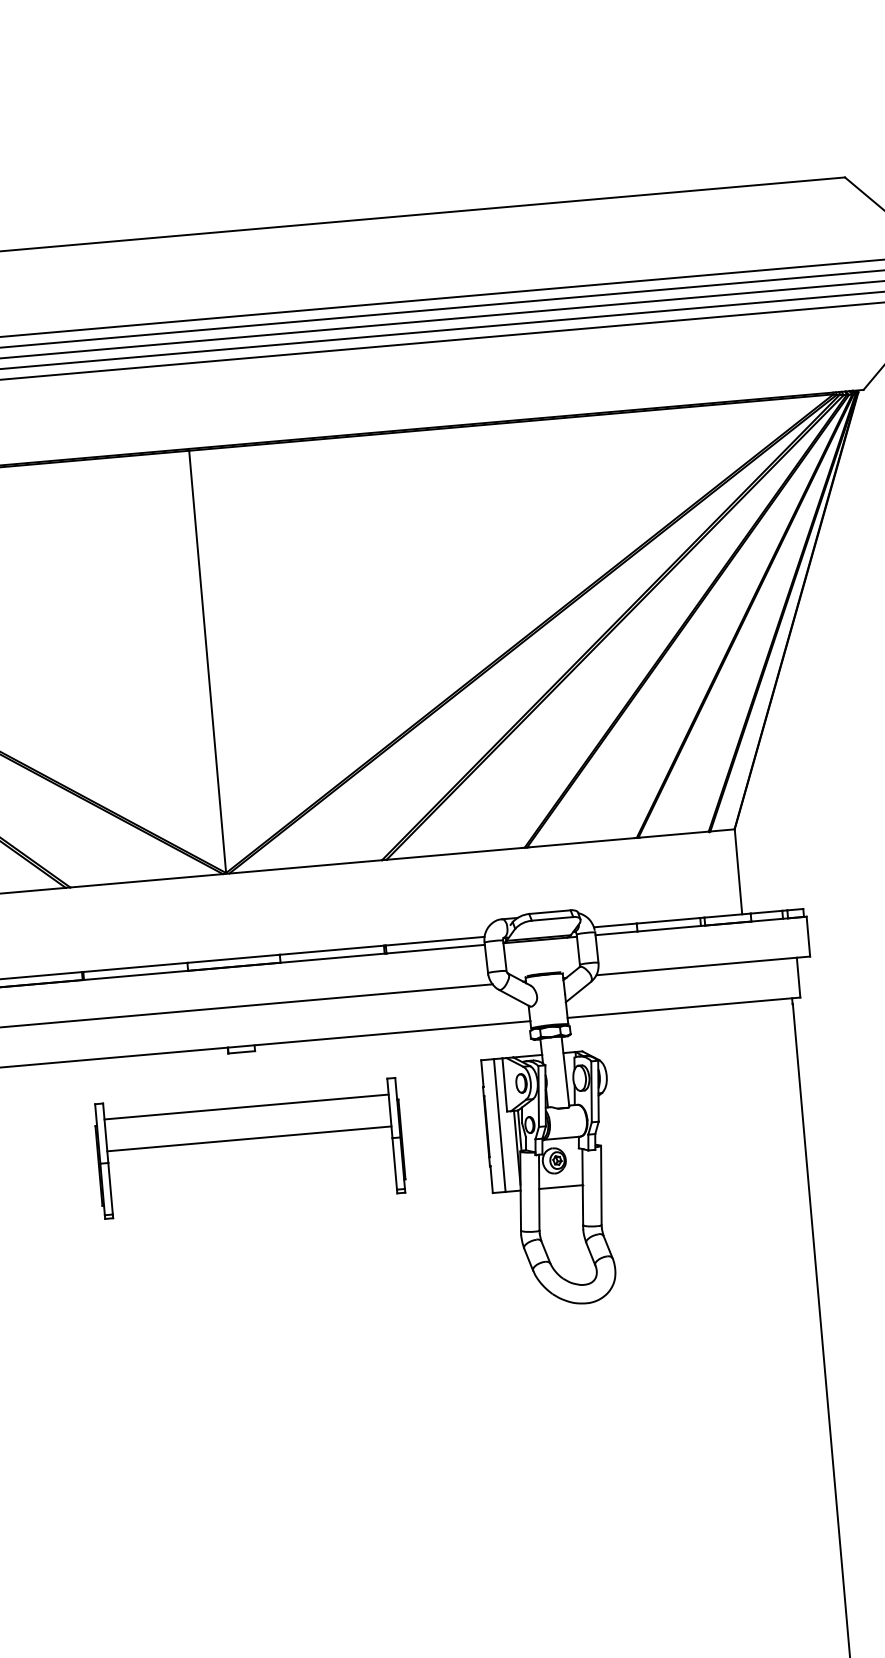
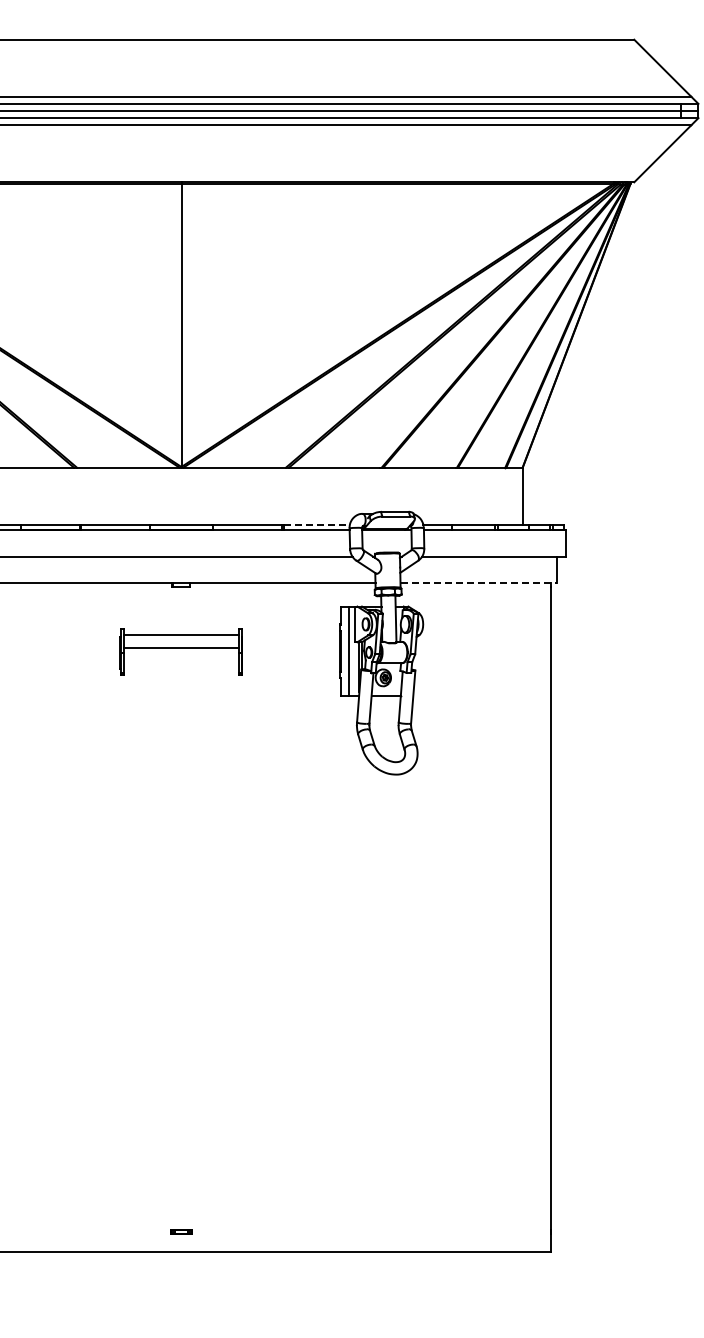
line: (436, 940) -> (317, 524), solid -> dashed
line: (685, 1007) -> (479, 583), solid -> dashed
part: (250, 1147) -> (181, 651), size x0.6

